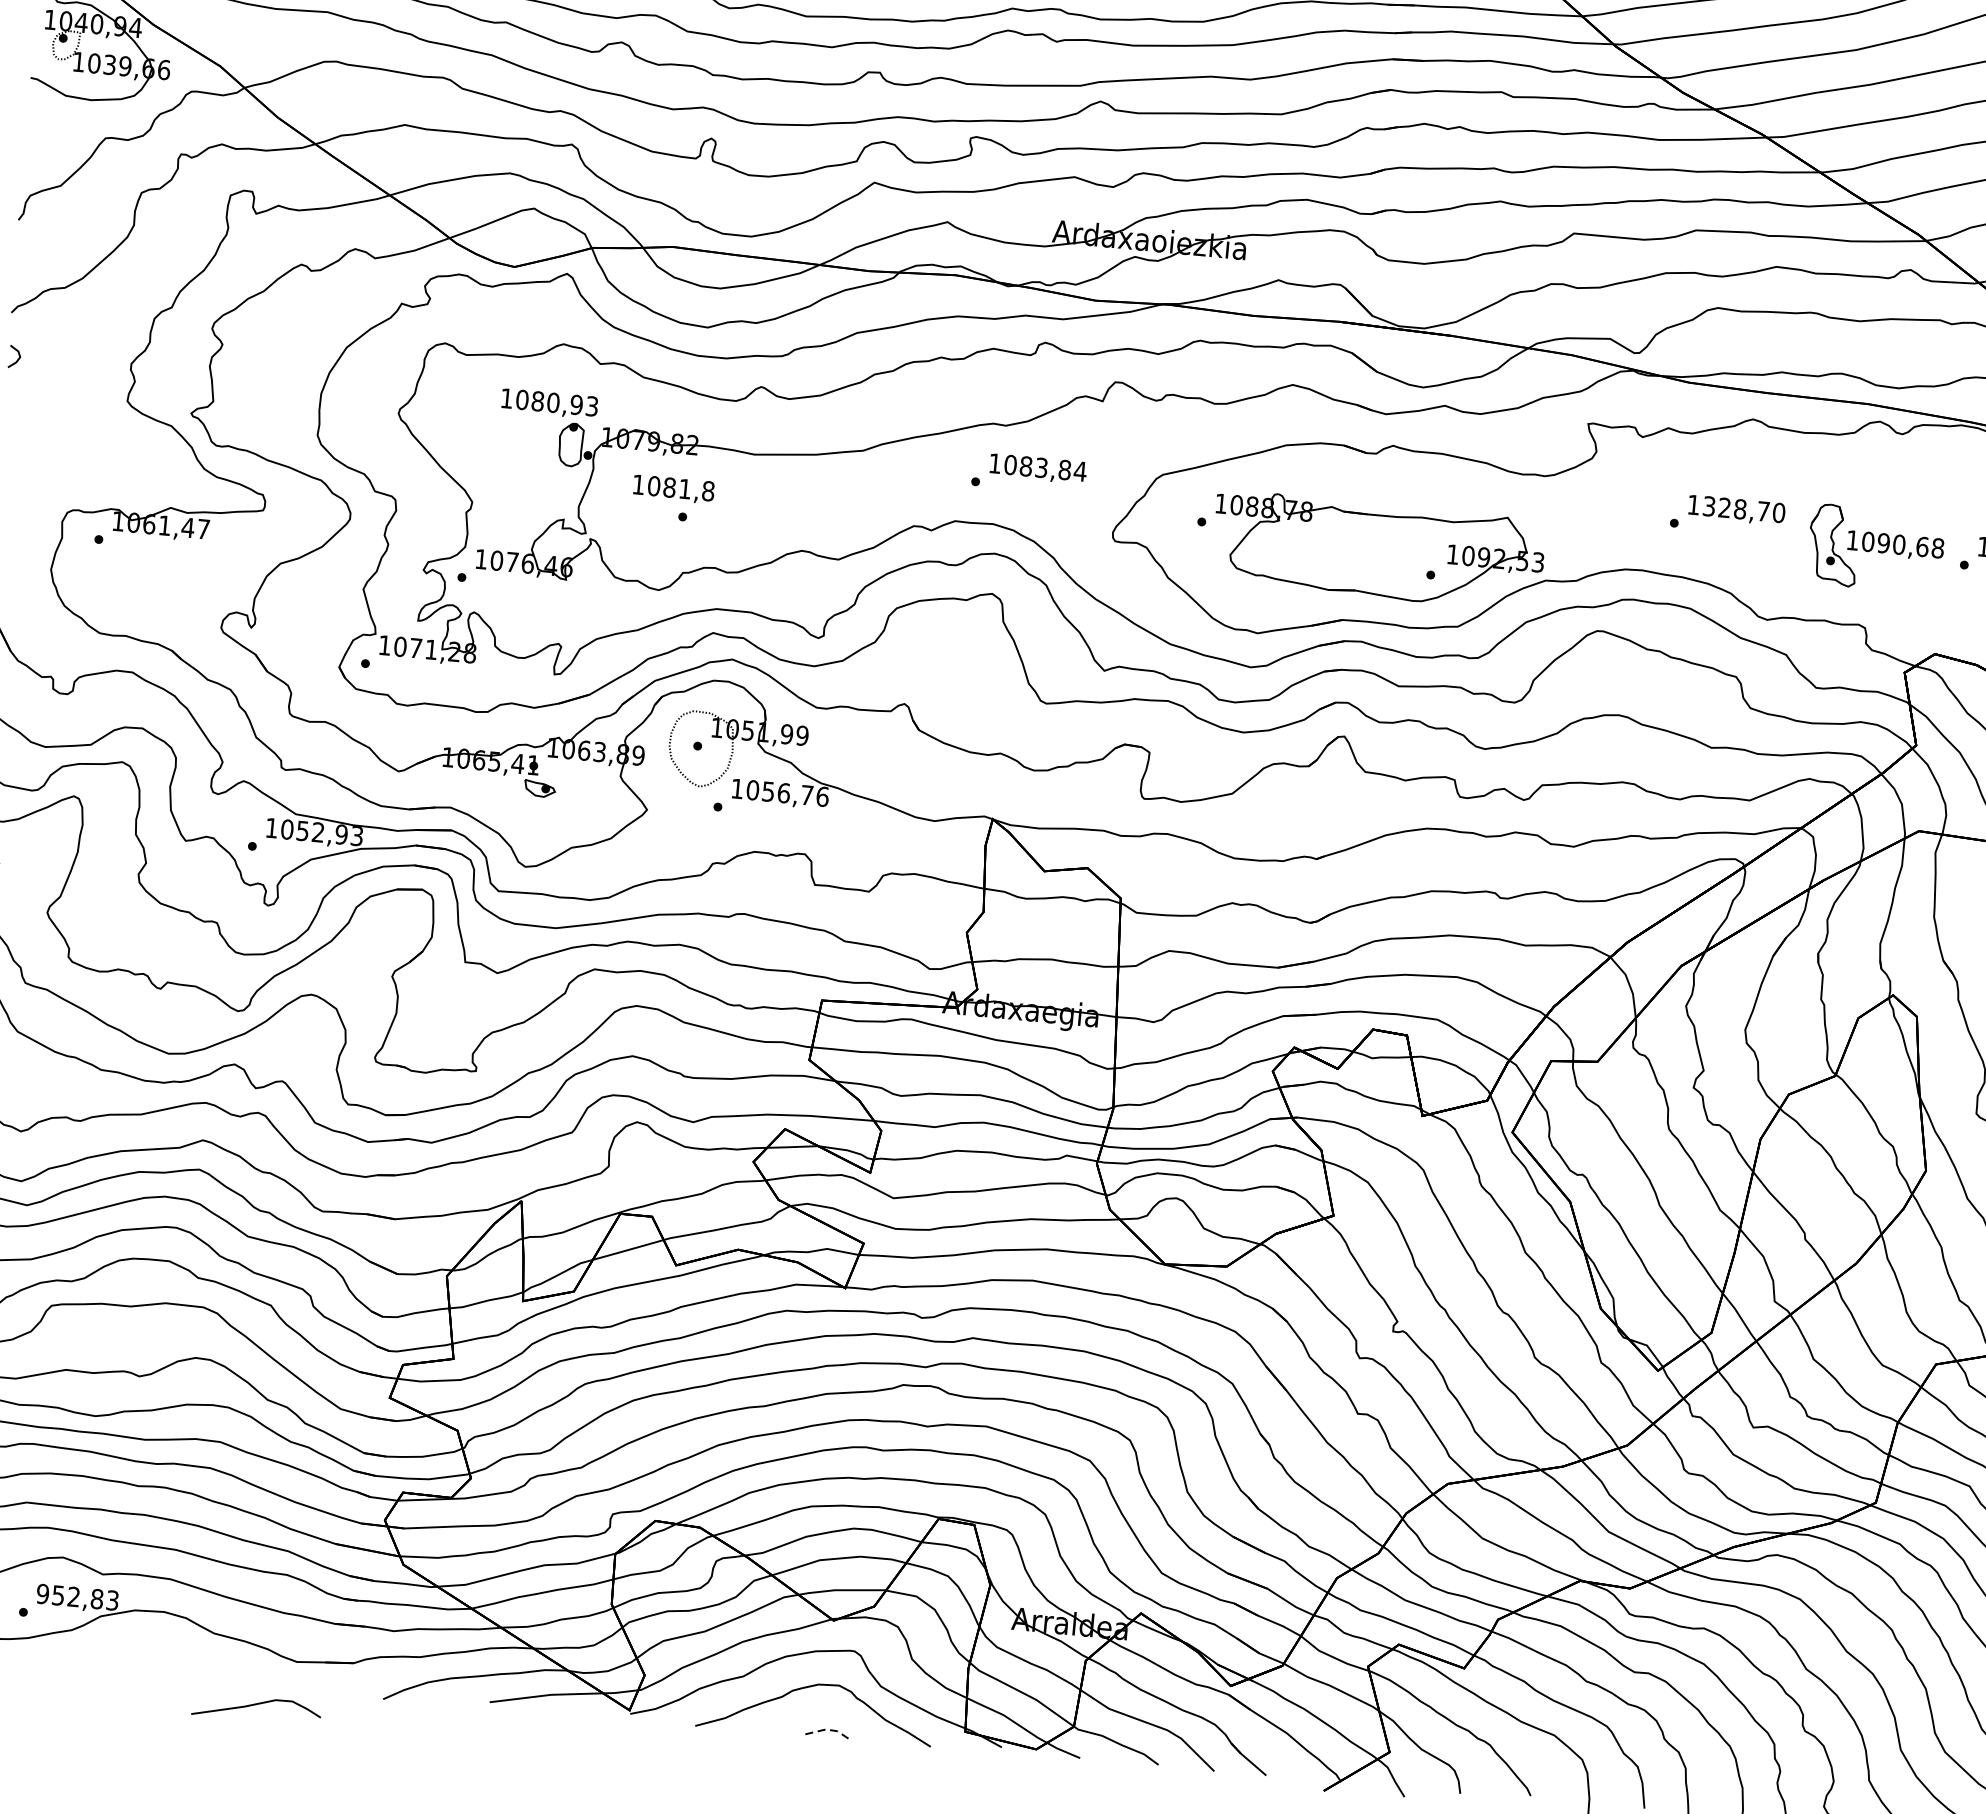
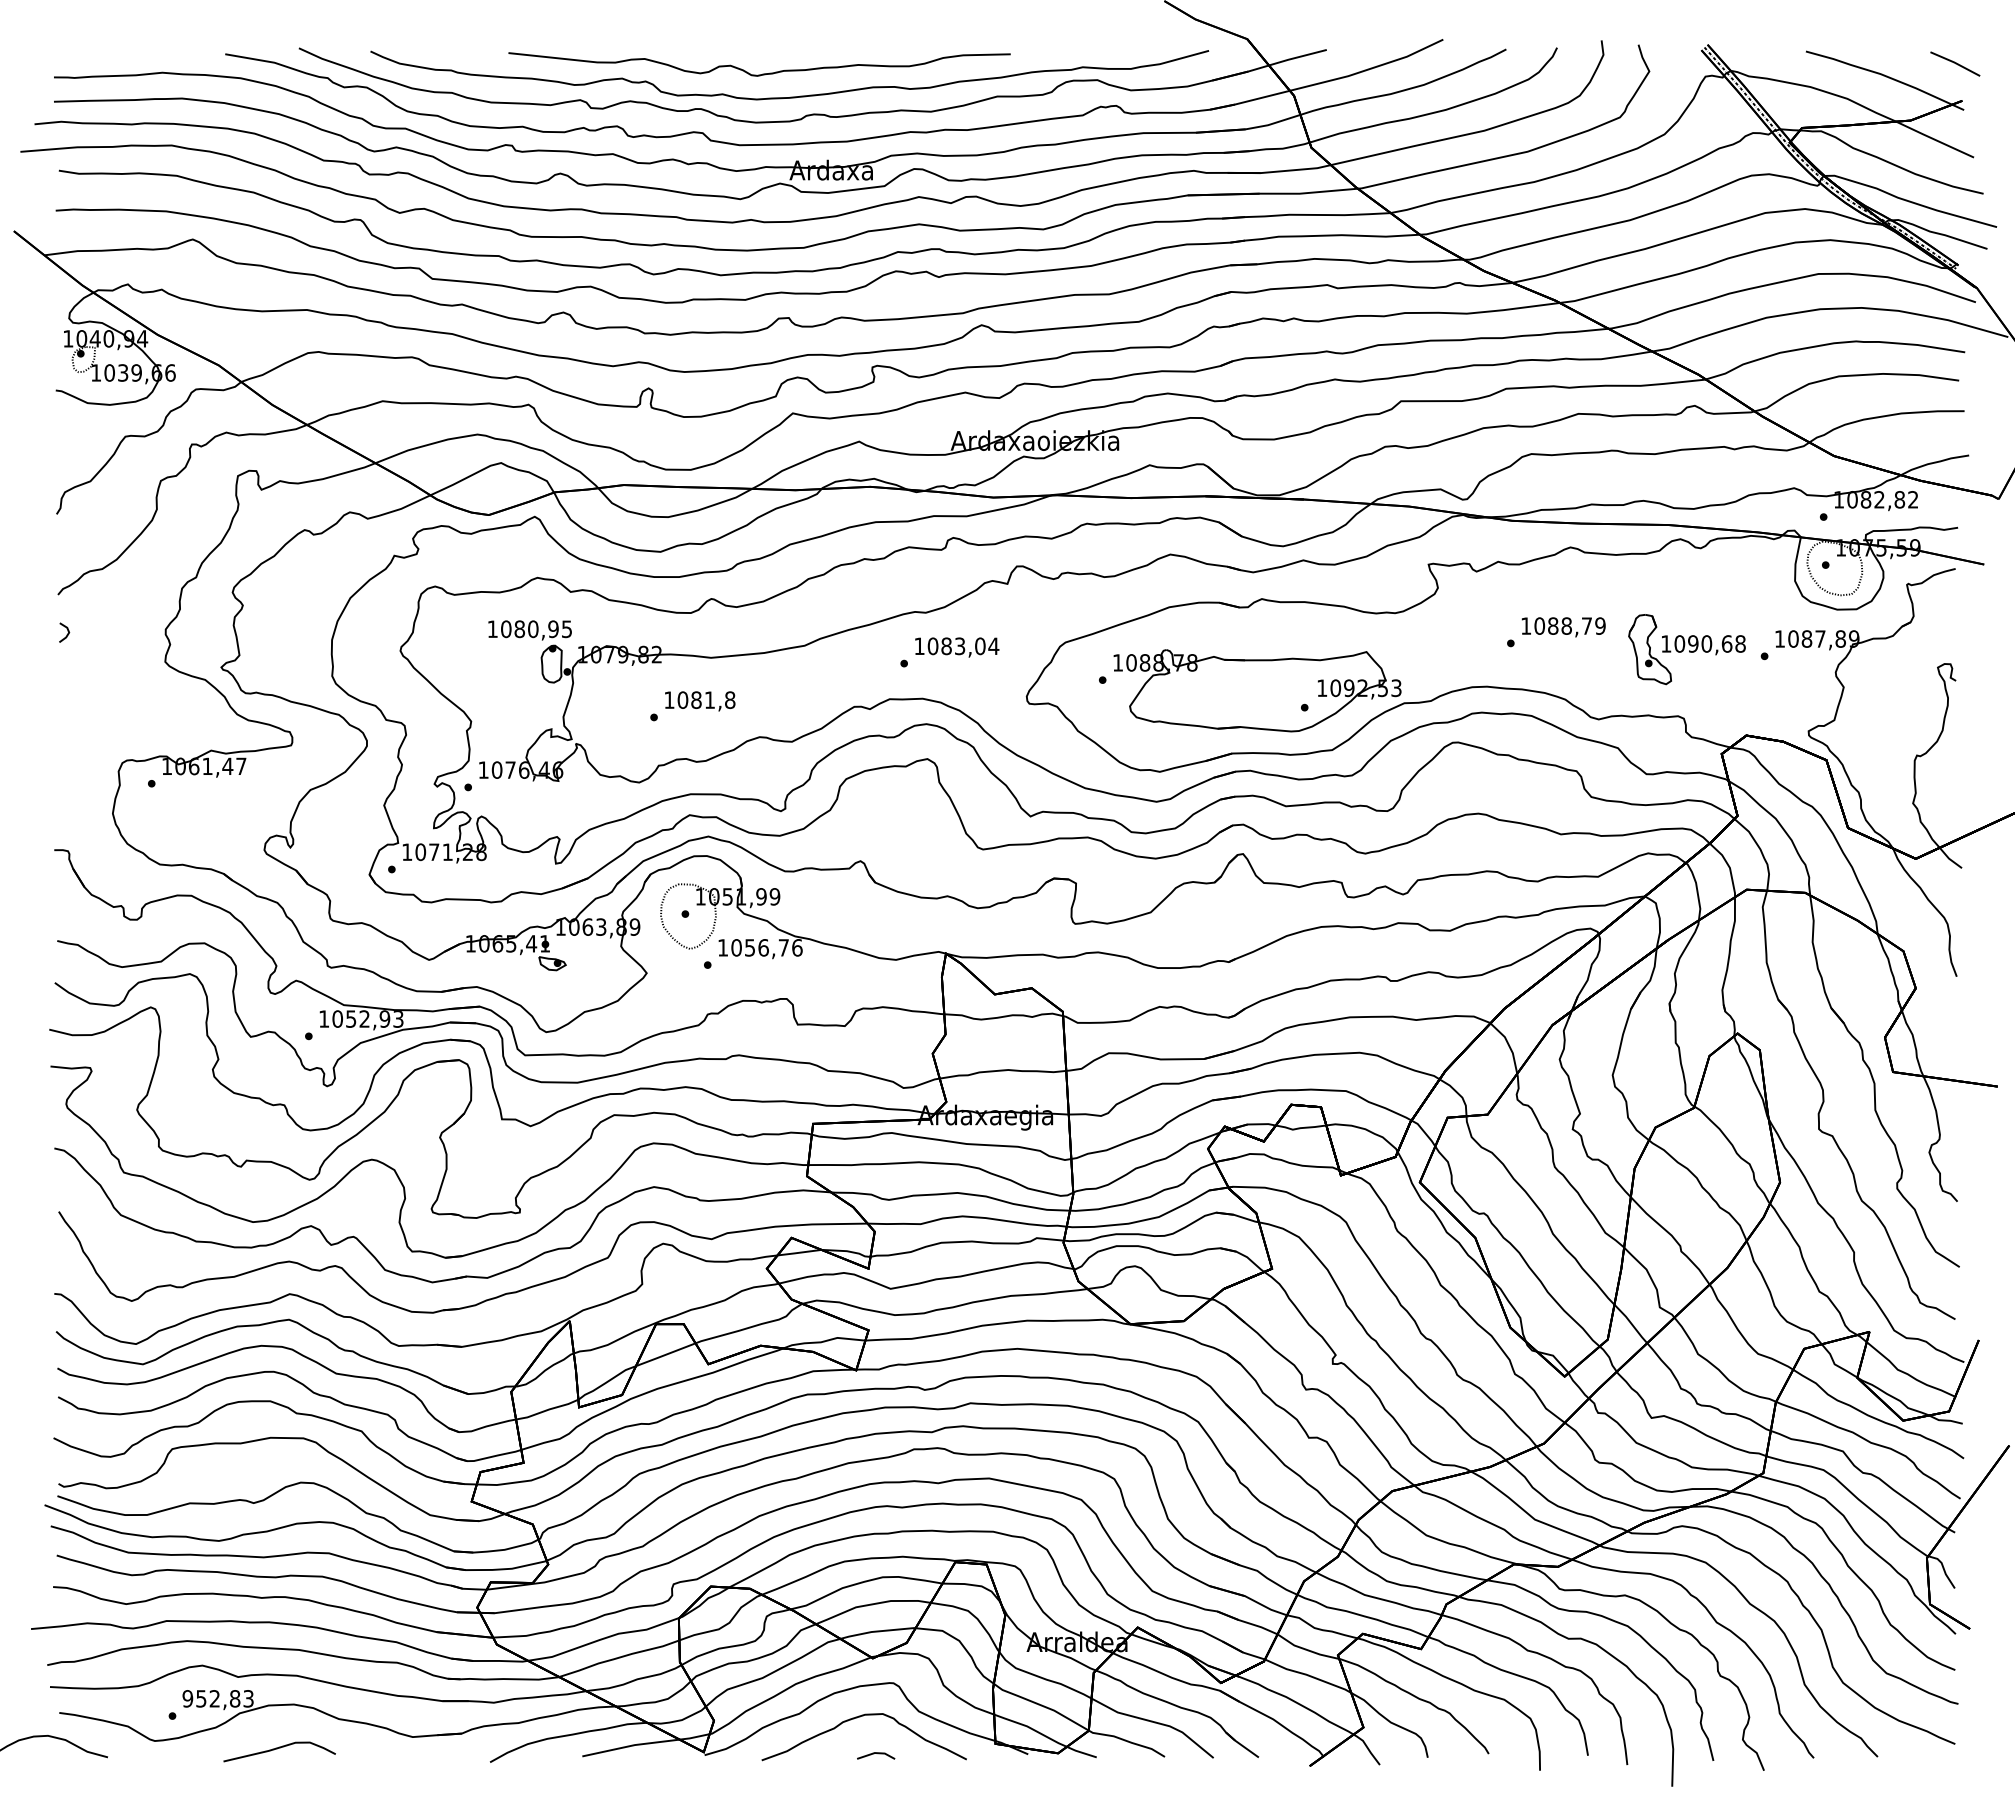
text: (591, 405) -> (566, 628), 1080,93 -> 1080,95
text: (1065, 469) -> (980, 645), 1083,84 -> 1083,04
text: (674, 489) -> (700, 701), moved
text: (1743, 508) -> (1569, 625), 1328,70 -> 1088,79
curve: (254, 1706) -> (277, 1749), moved
line: (827, 1730) -> (876, 1753), dashed -> solid

